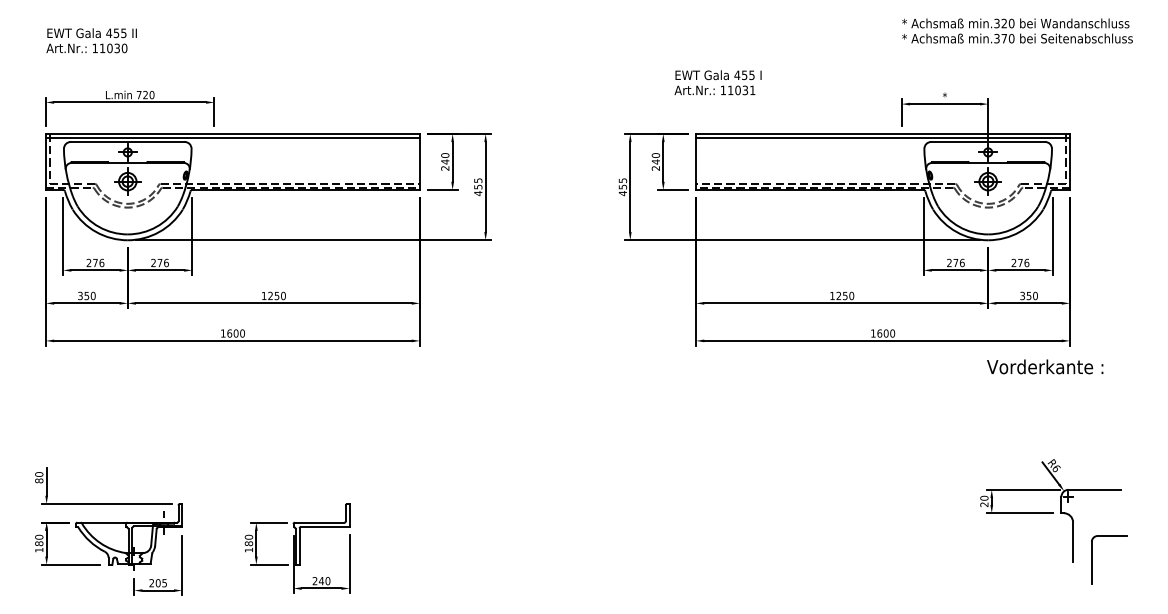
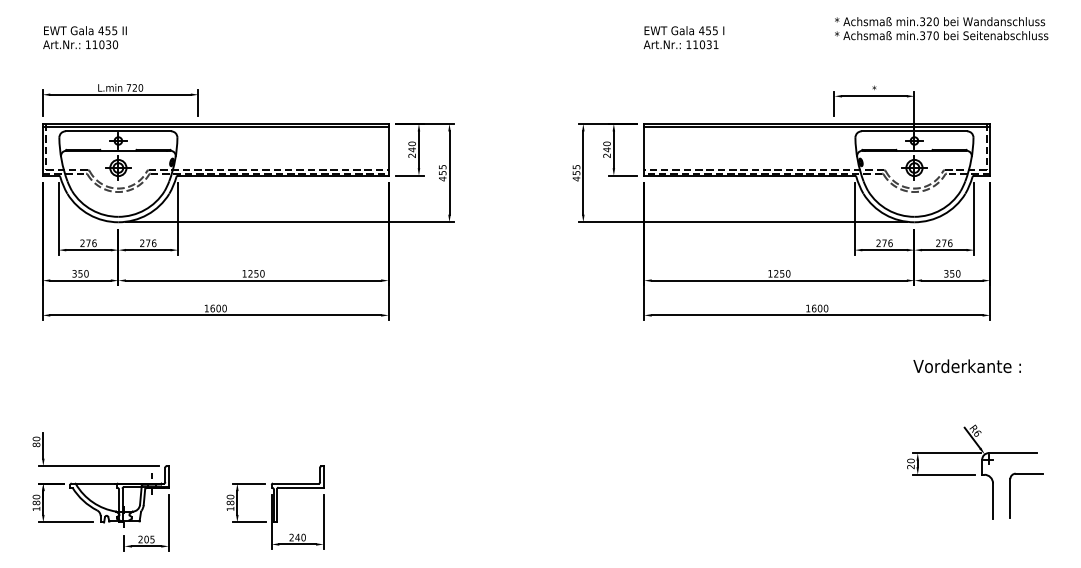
text: (717, 82) -> (683, 37), moved
text: (1045, 366) -> (967, 365), moved
part: (1092, 559) -> (1010, 495), moved

